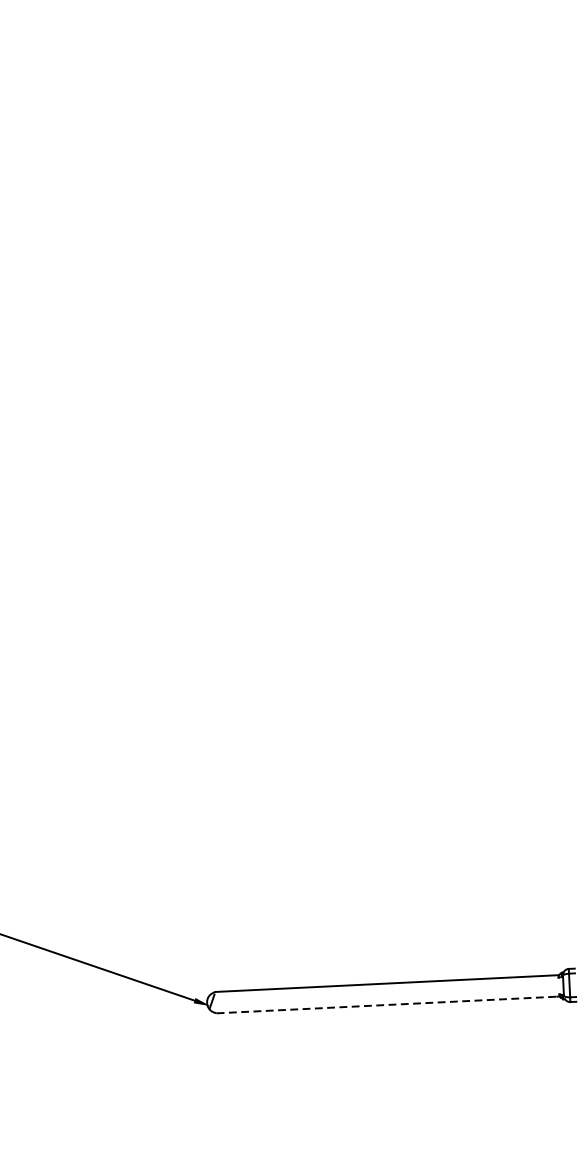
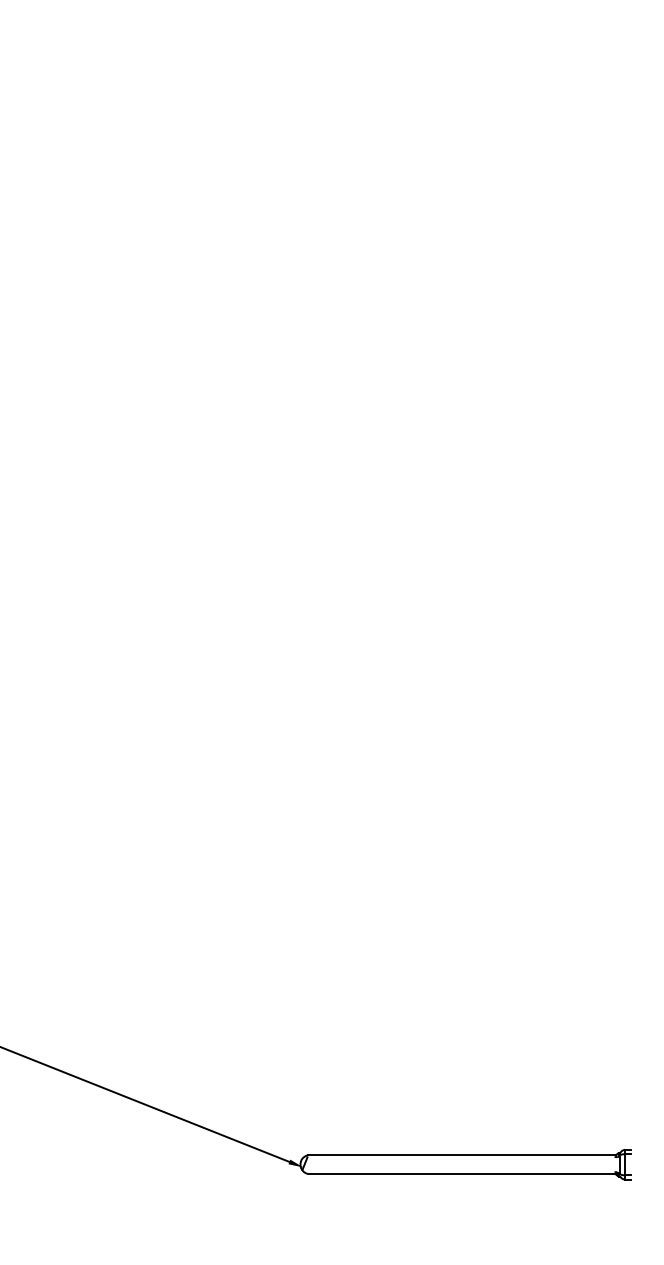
line: (387, 1005) -> (461, 1174), dashed -> solid

